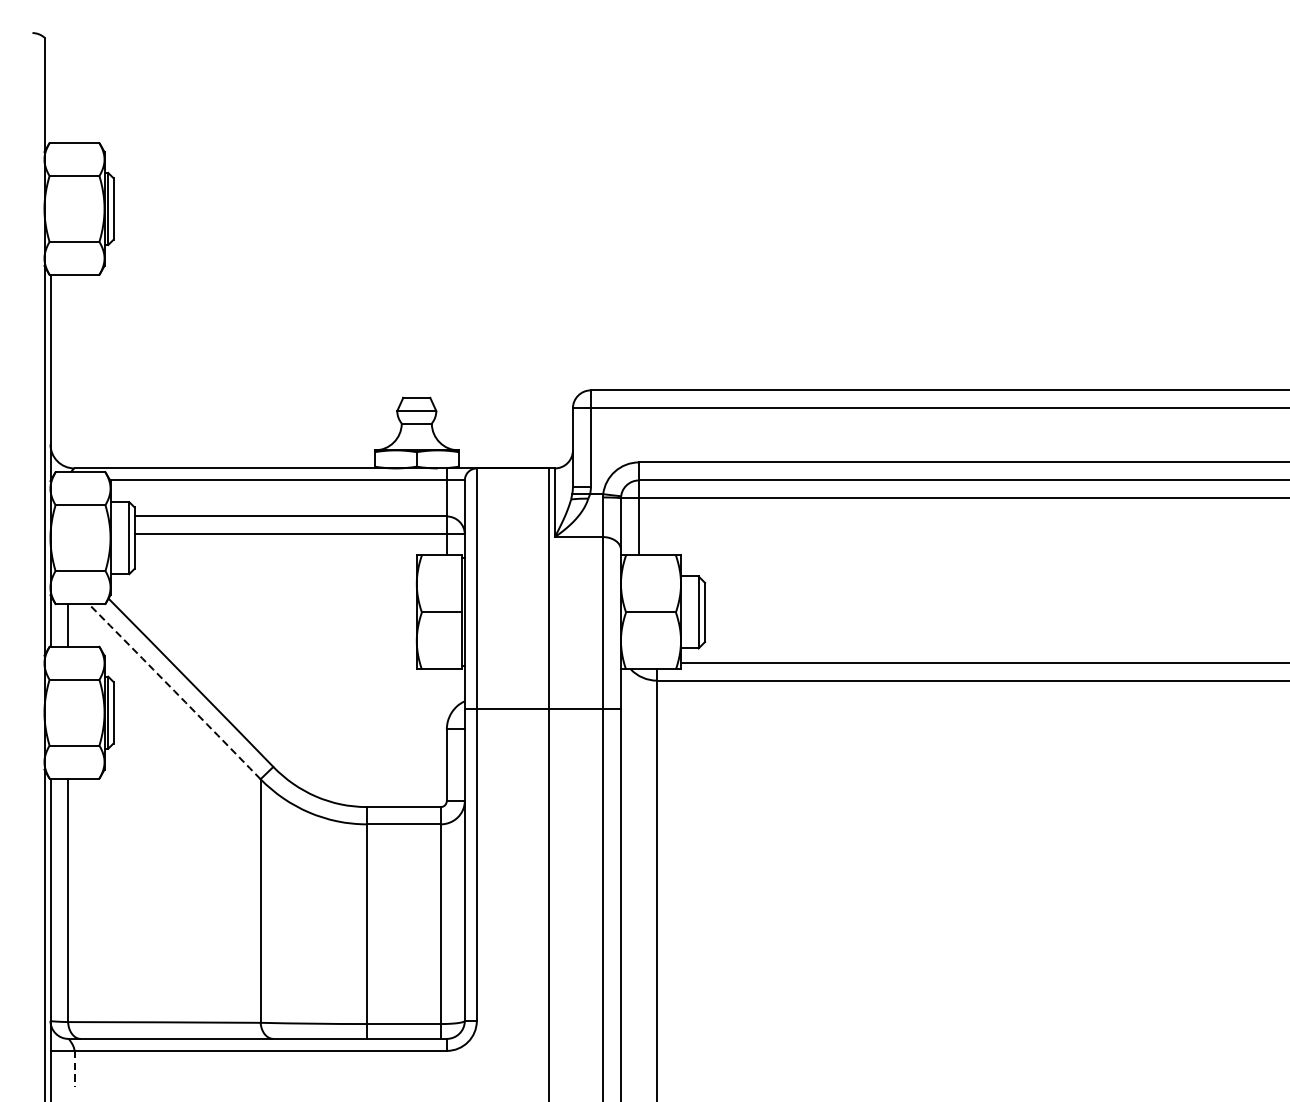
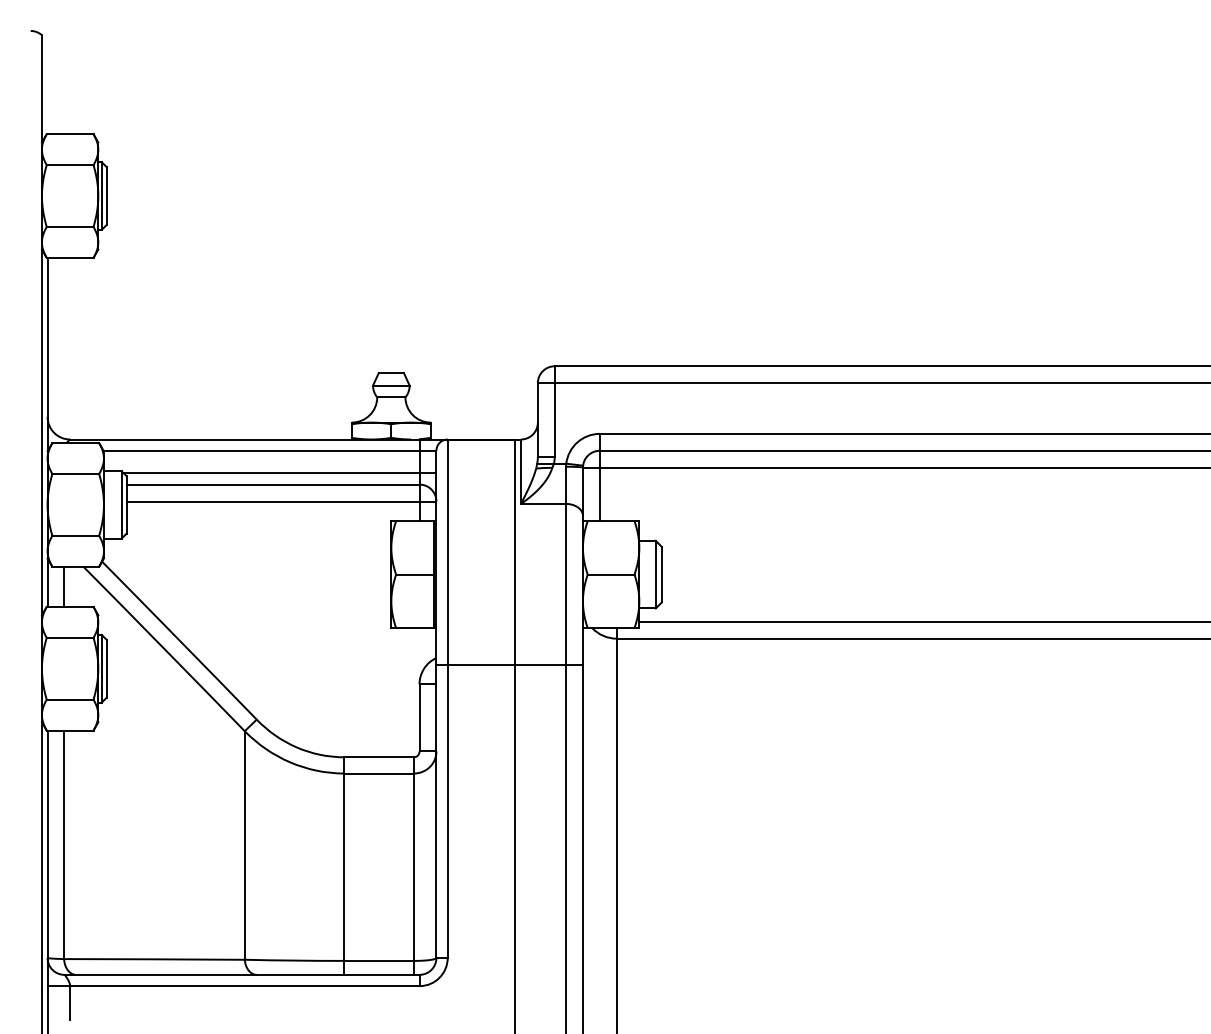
line: (297, 504) -> (279, 473), added
arc: (175, 691) -> (164, 648), dashed -> solid
line: (74, 1069) -> (70, 1003), dashed -> solid

